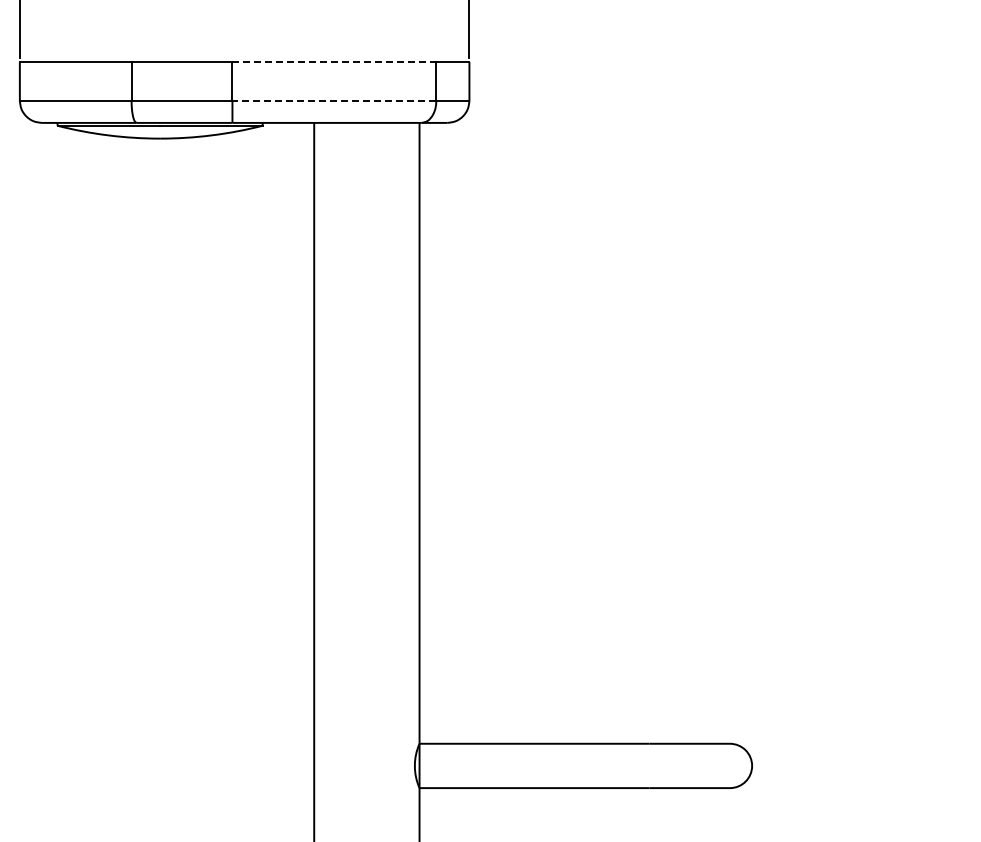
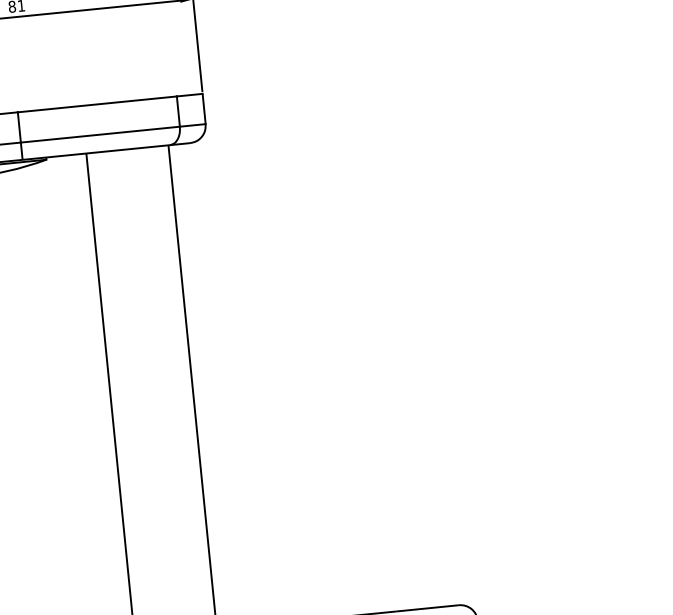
line: (334, 61) -> (97, 104), dashed -> solid
line: (334, 100) -> (100, 134), dashed -> solid

